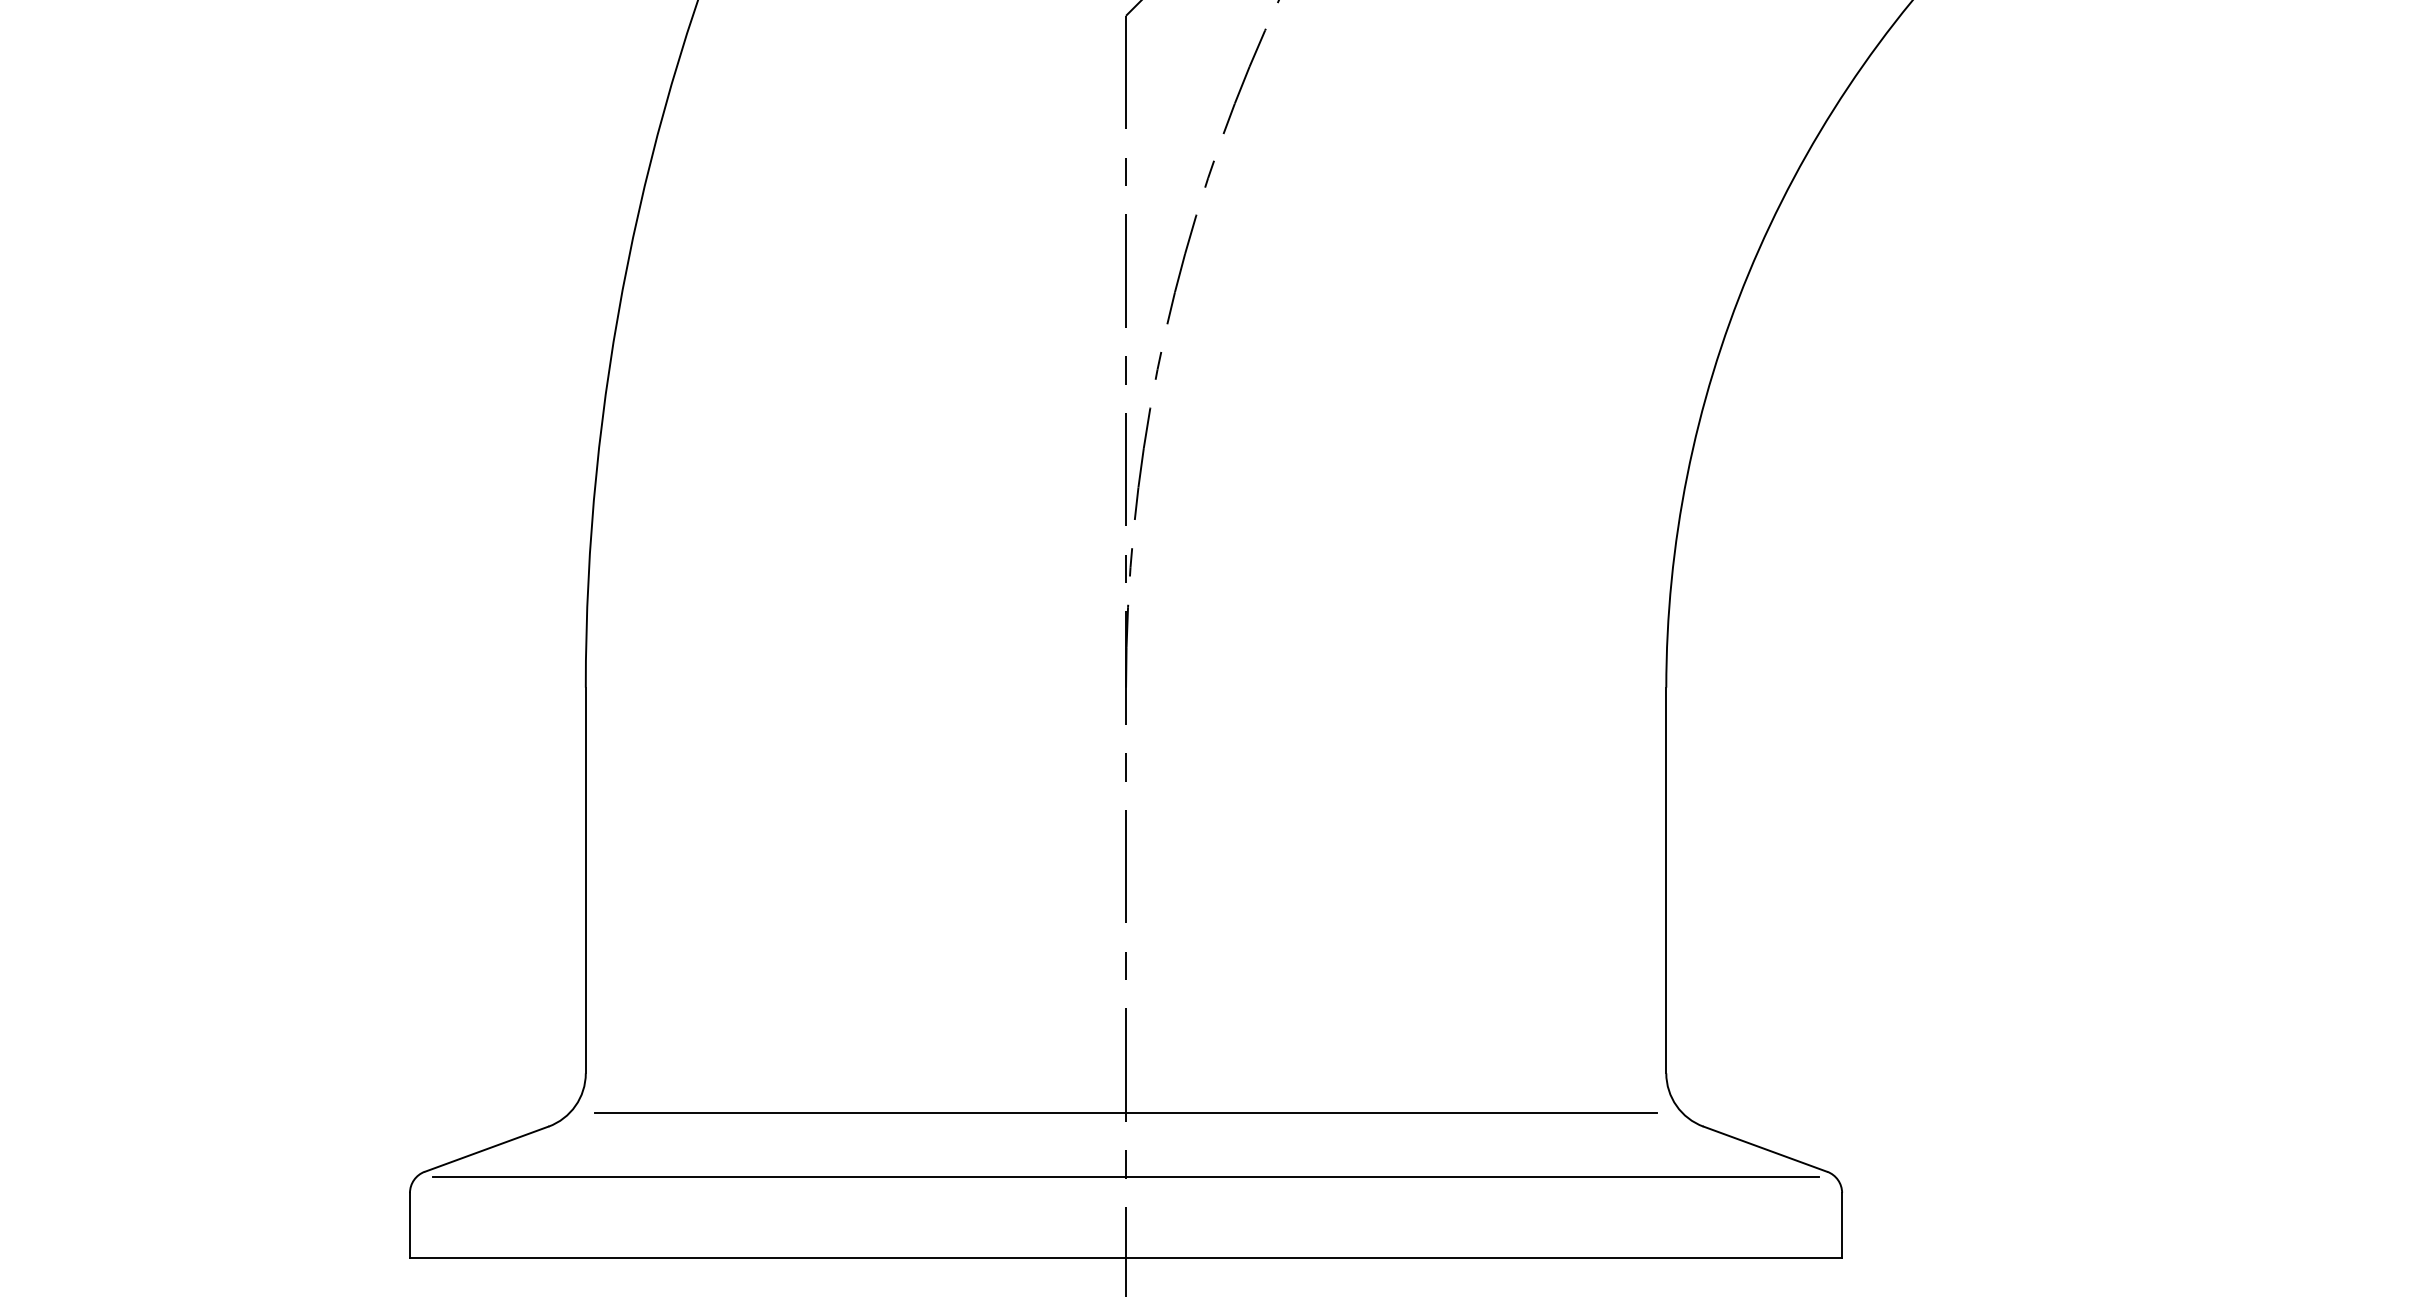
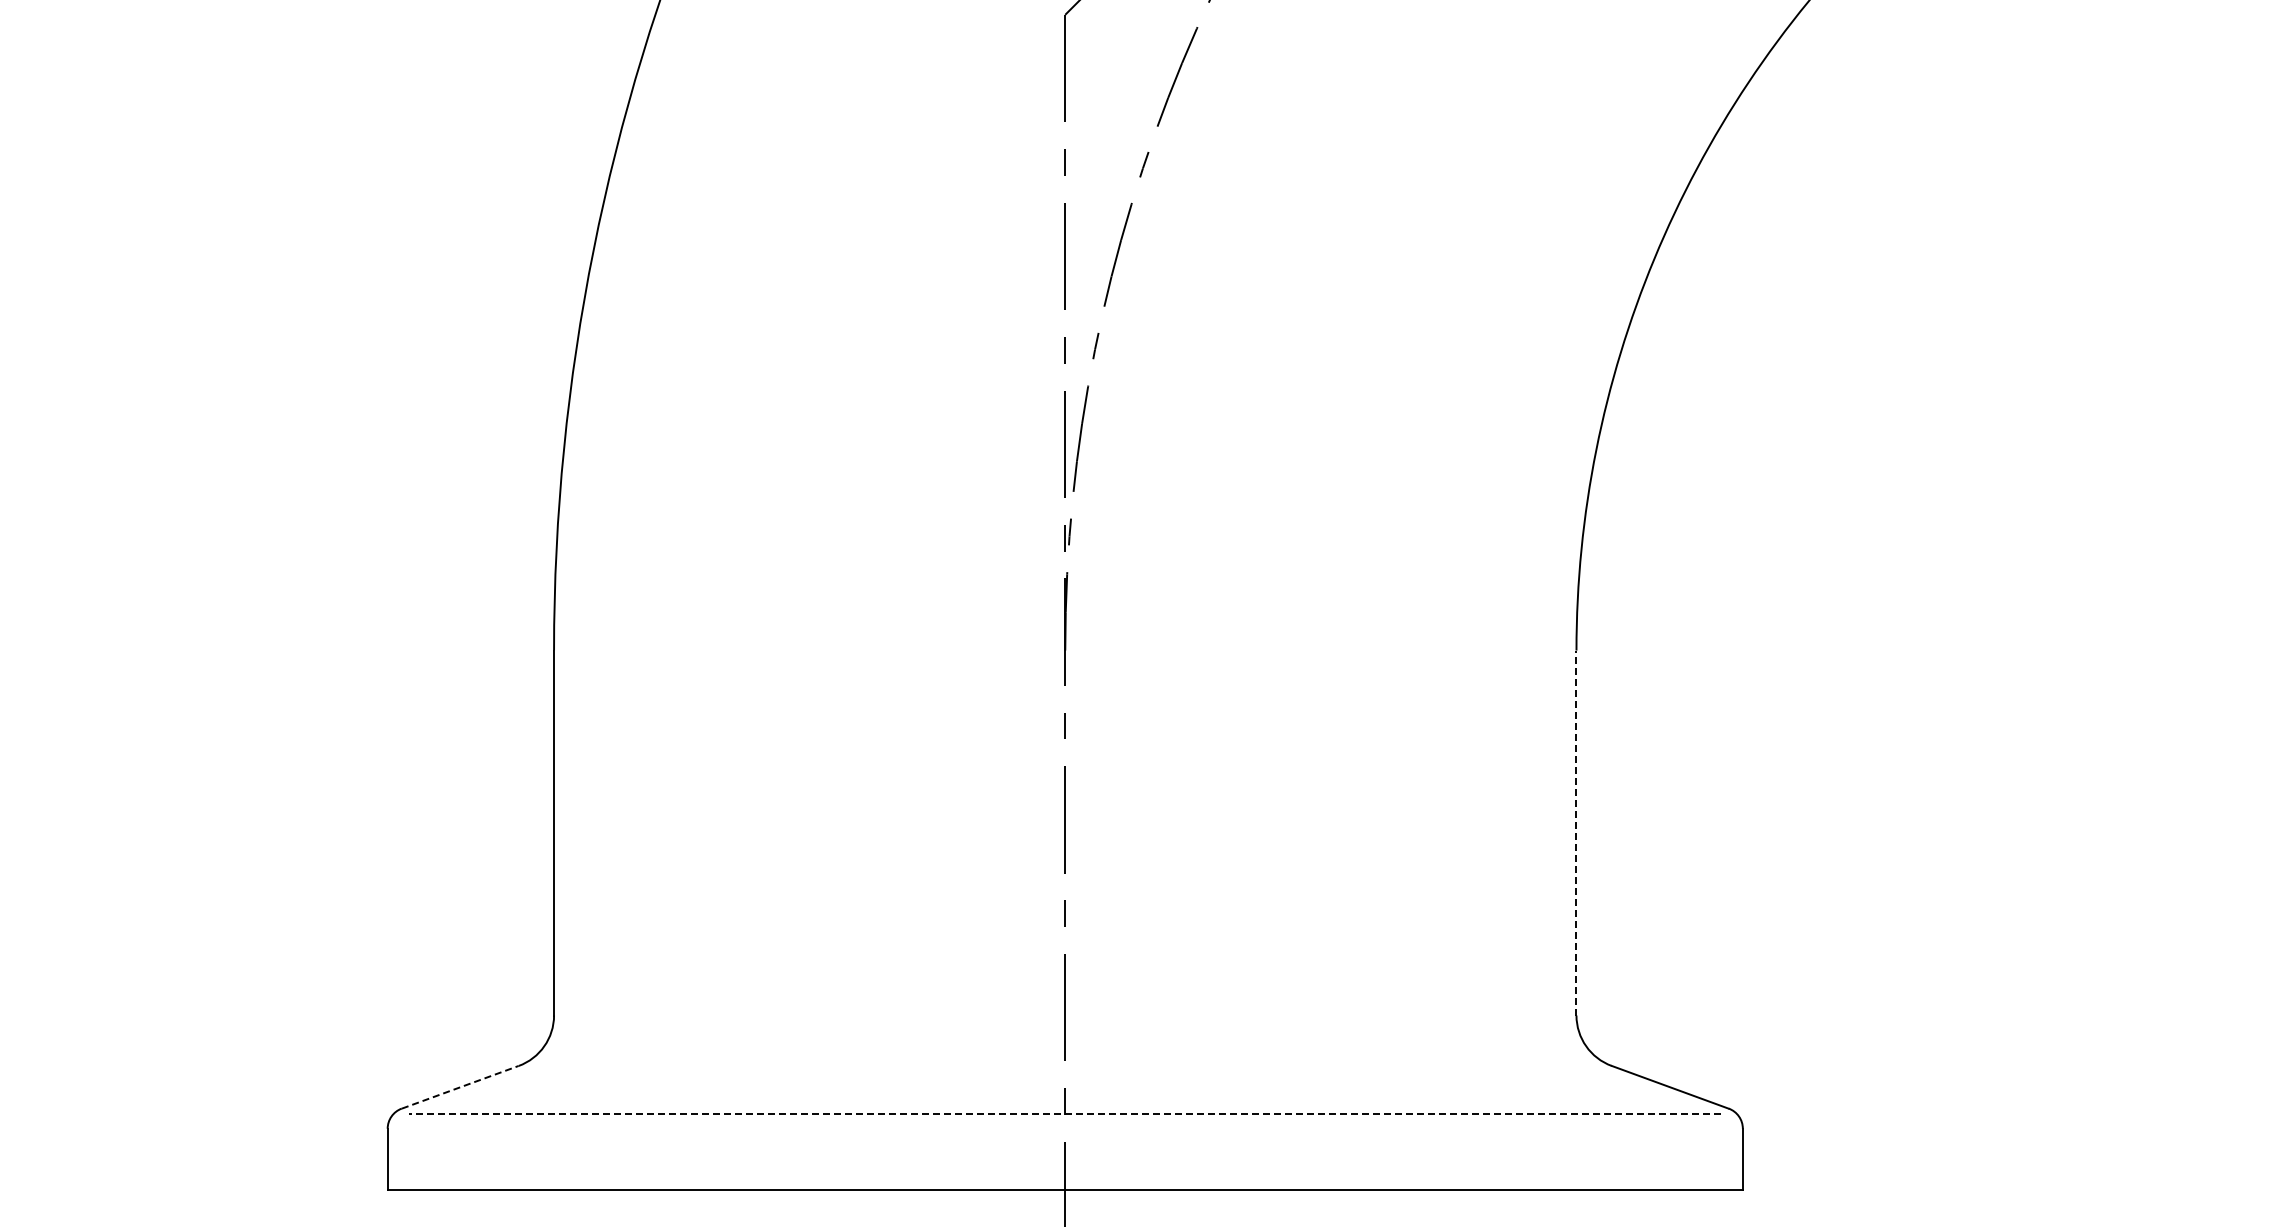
line: (1666, 879) -> (1576, 832), solid -> dashed
line: (1125, 1113) -> (1064, 1053), removed
line: (486, 1149) -> (460, 1087), solid -> dashed
line: (1125, 1176) -> (1064, 1113), solid -> dashed

